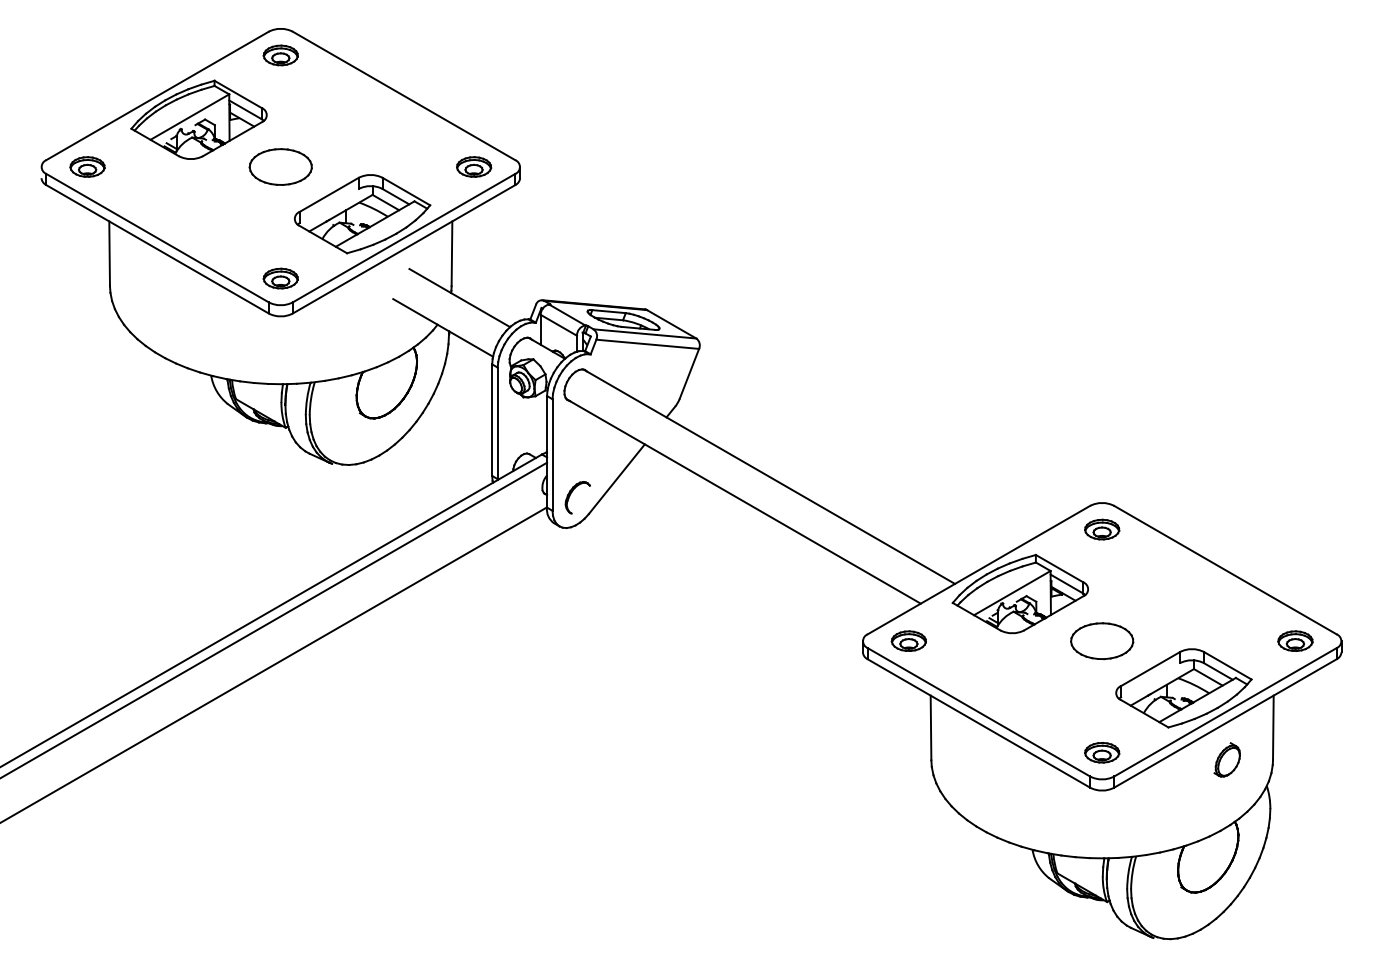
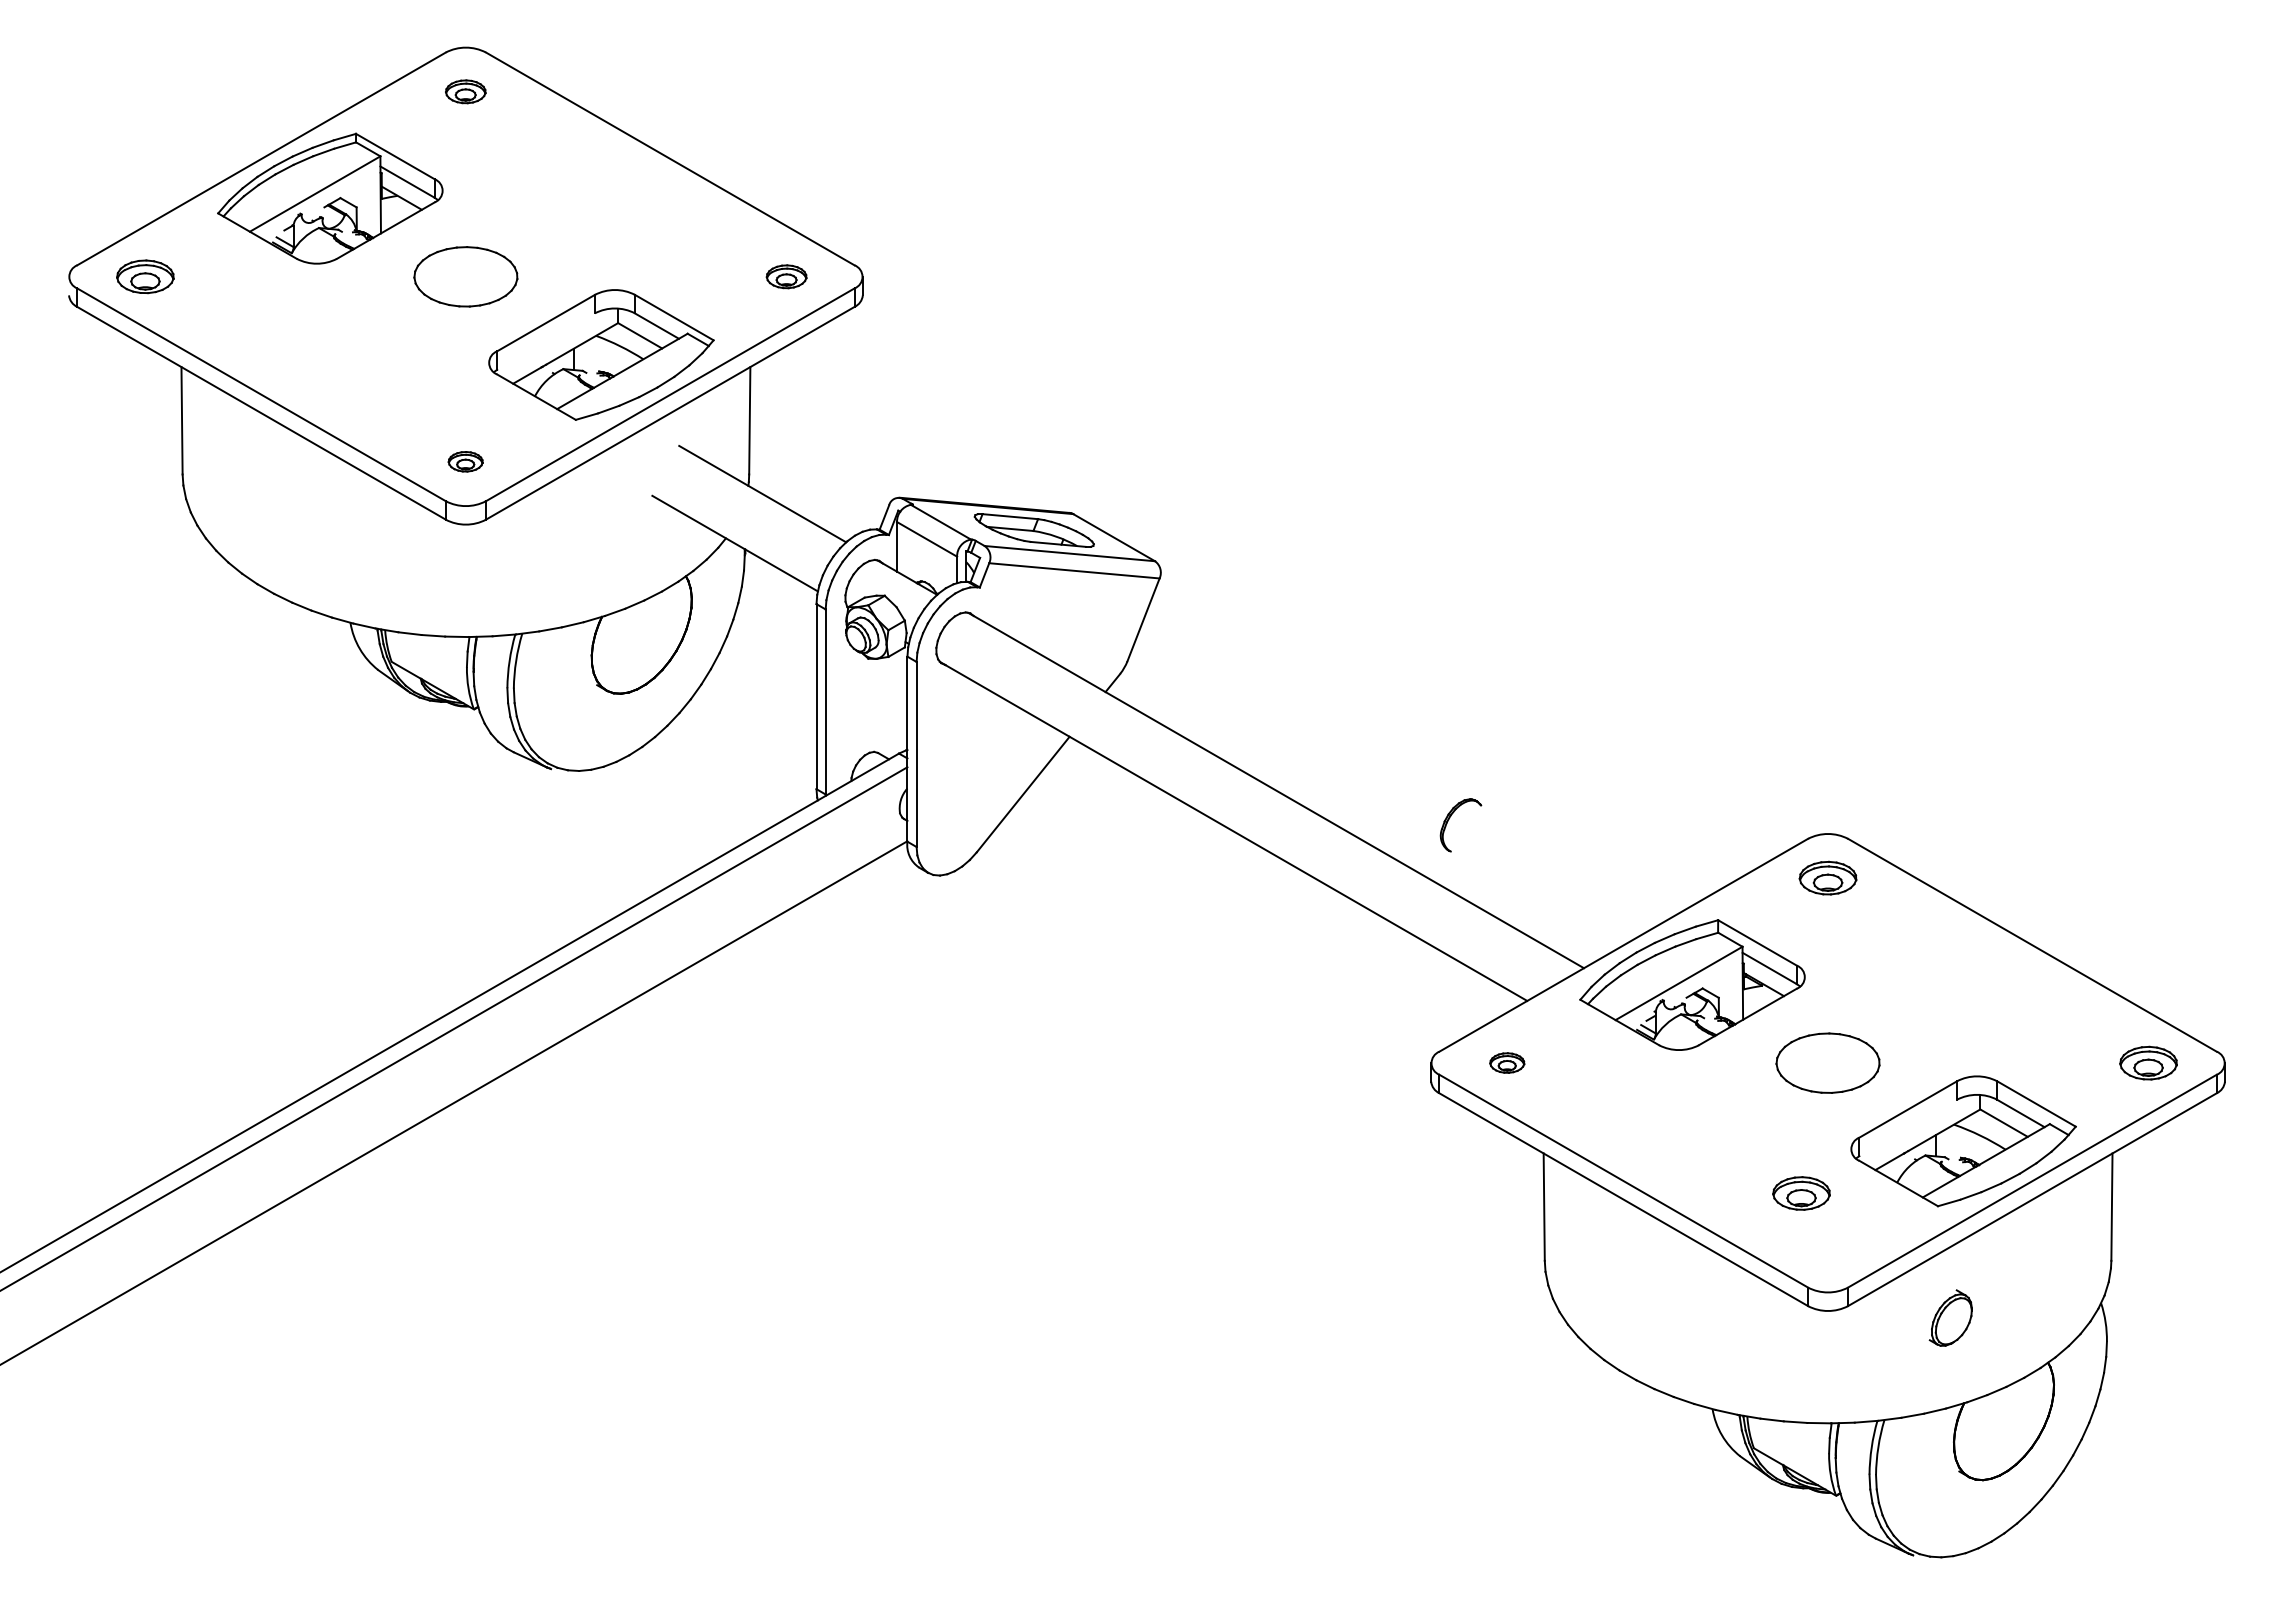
part: (280, 55) -> (465, 91), size x0.7
part: (474, 166) -> (787, 275), size x0.7
part: (280, 278) -> (465, 461), size x0.6
part: (571, 494) -> (1450, 819), moved
part: (908, 640) -> (1506, 1062), size x0.6
part: (1102, 752) -> (1802, 1193), moved
part: (1226, 759) -> (1949, 1317), moved

